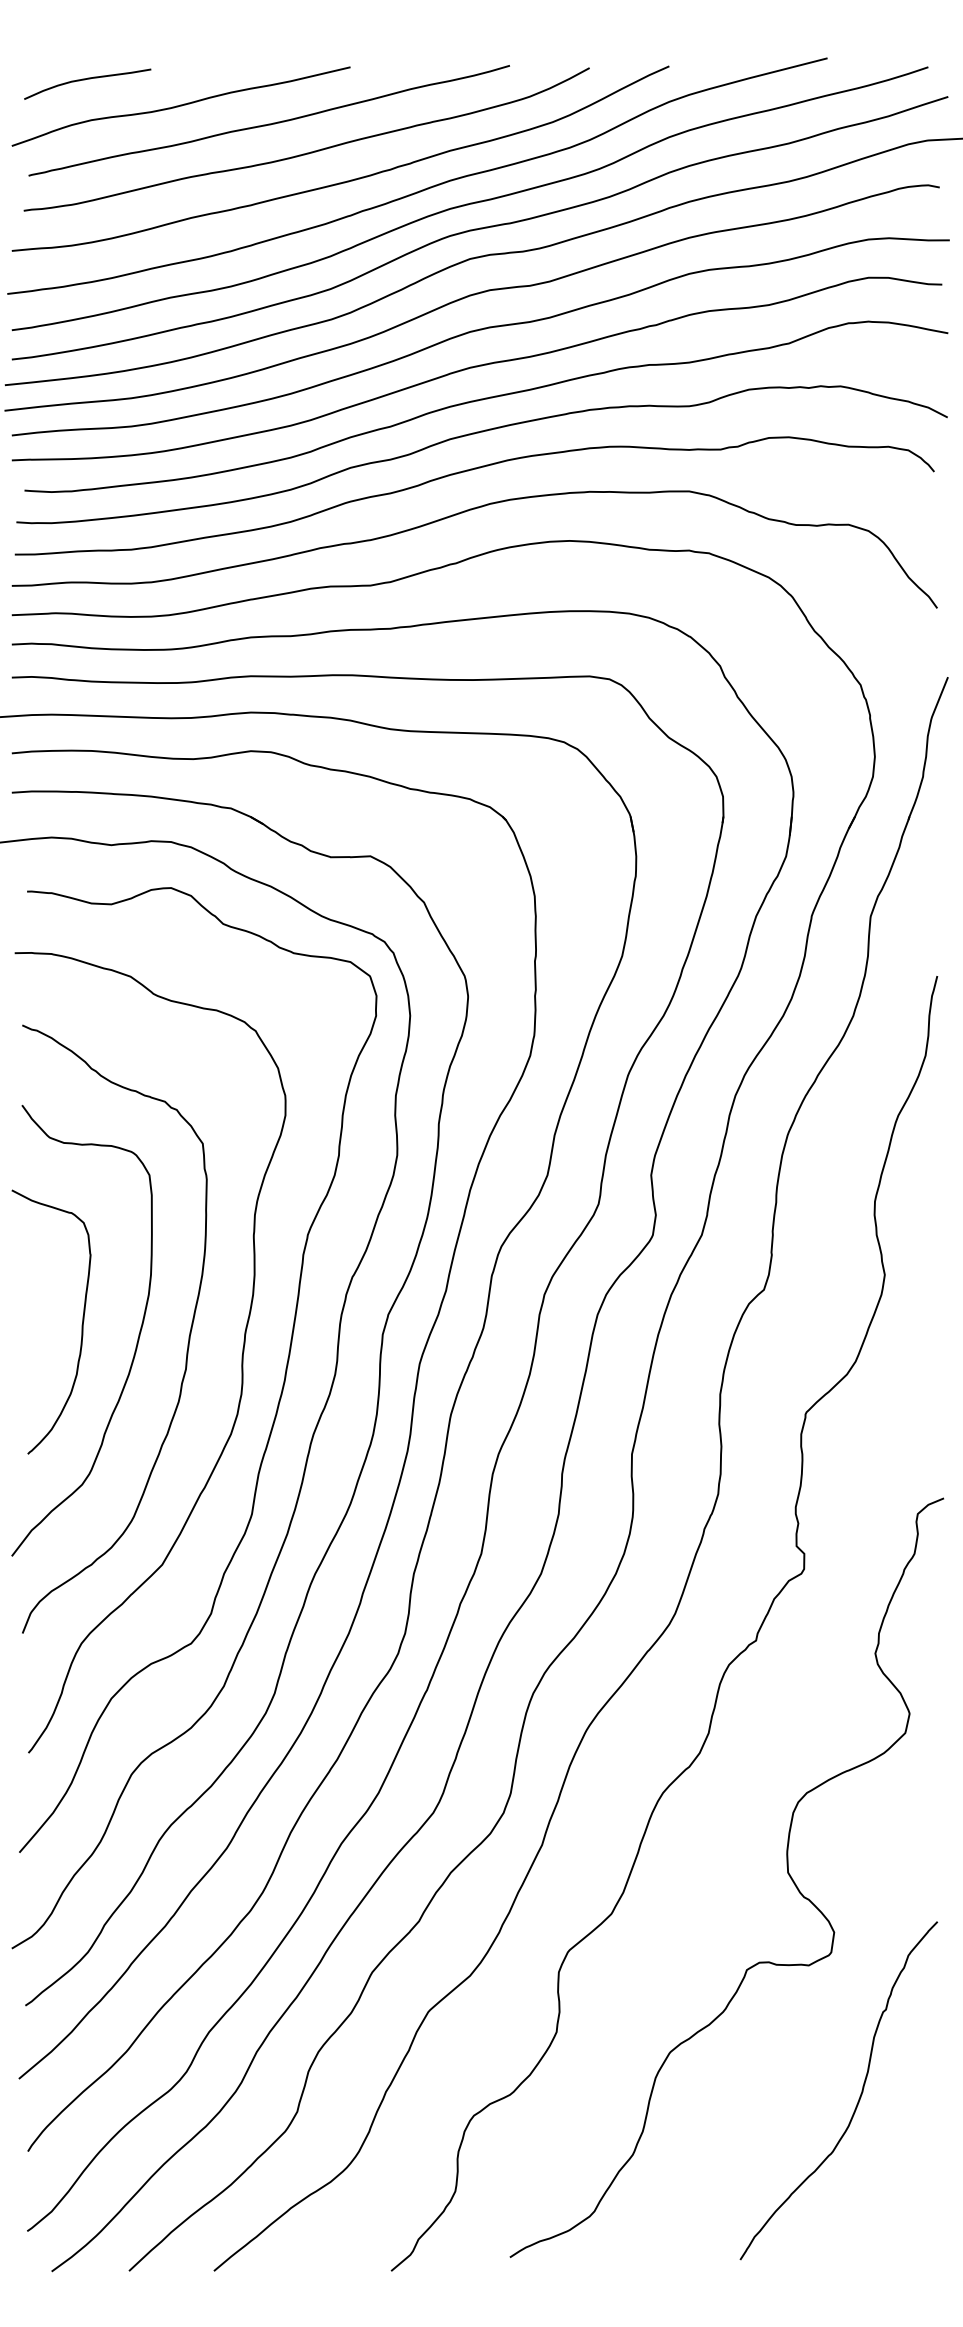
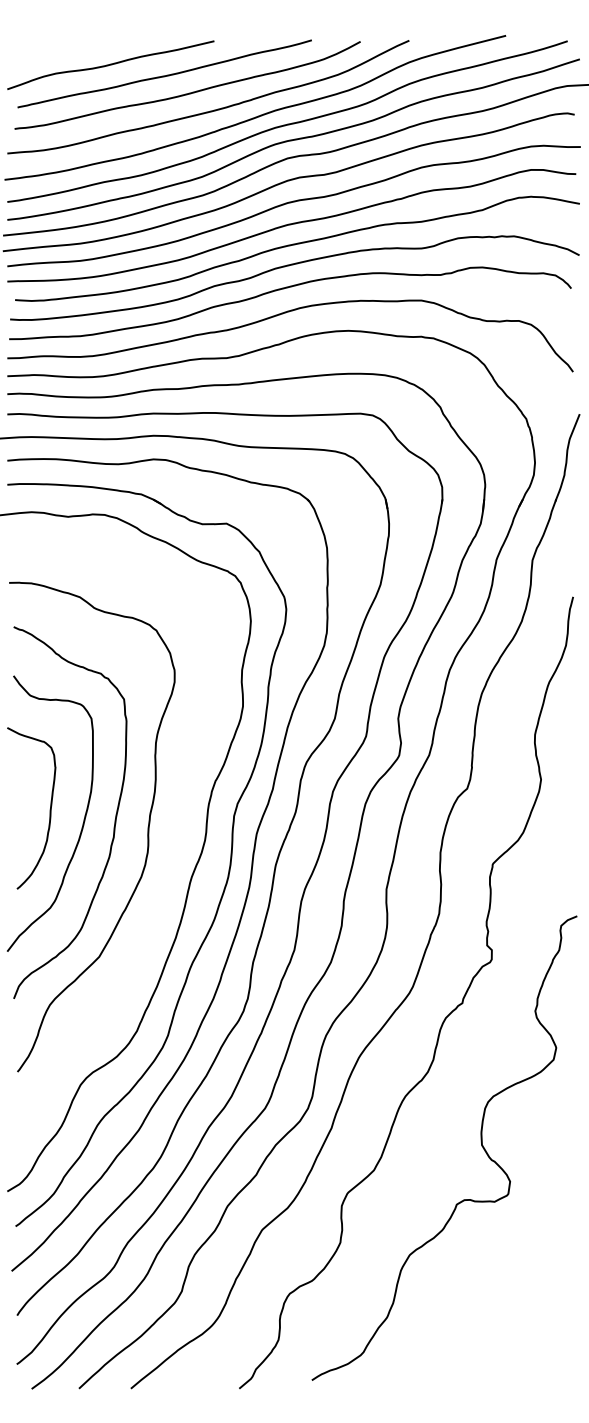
curve: (87, 80) -> (53, 49), removed
curve: (280, 1390) -> (171, 850), removed
curve: (857, 2099) -> (524, 1283), removed

